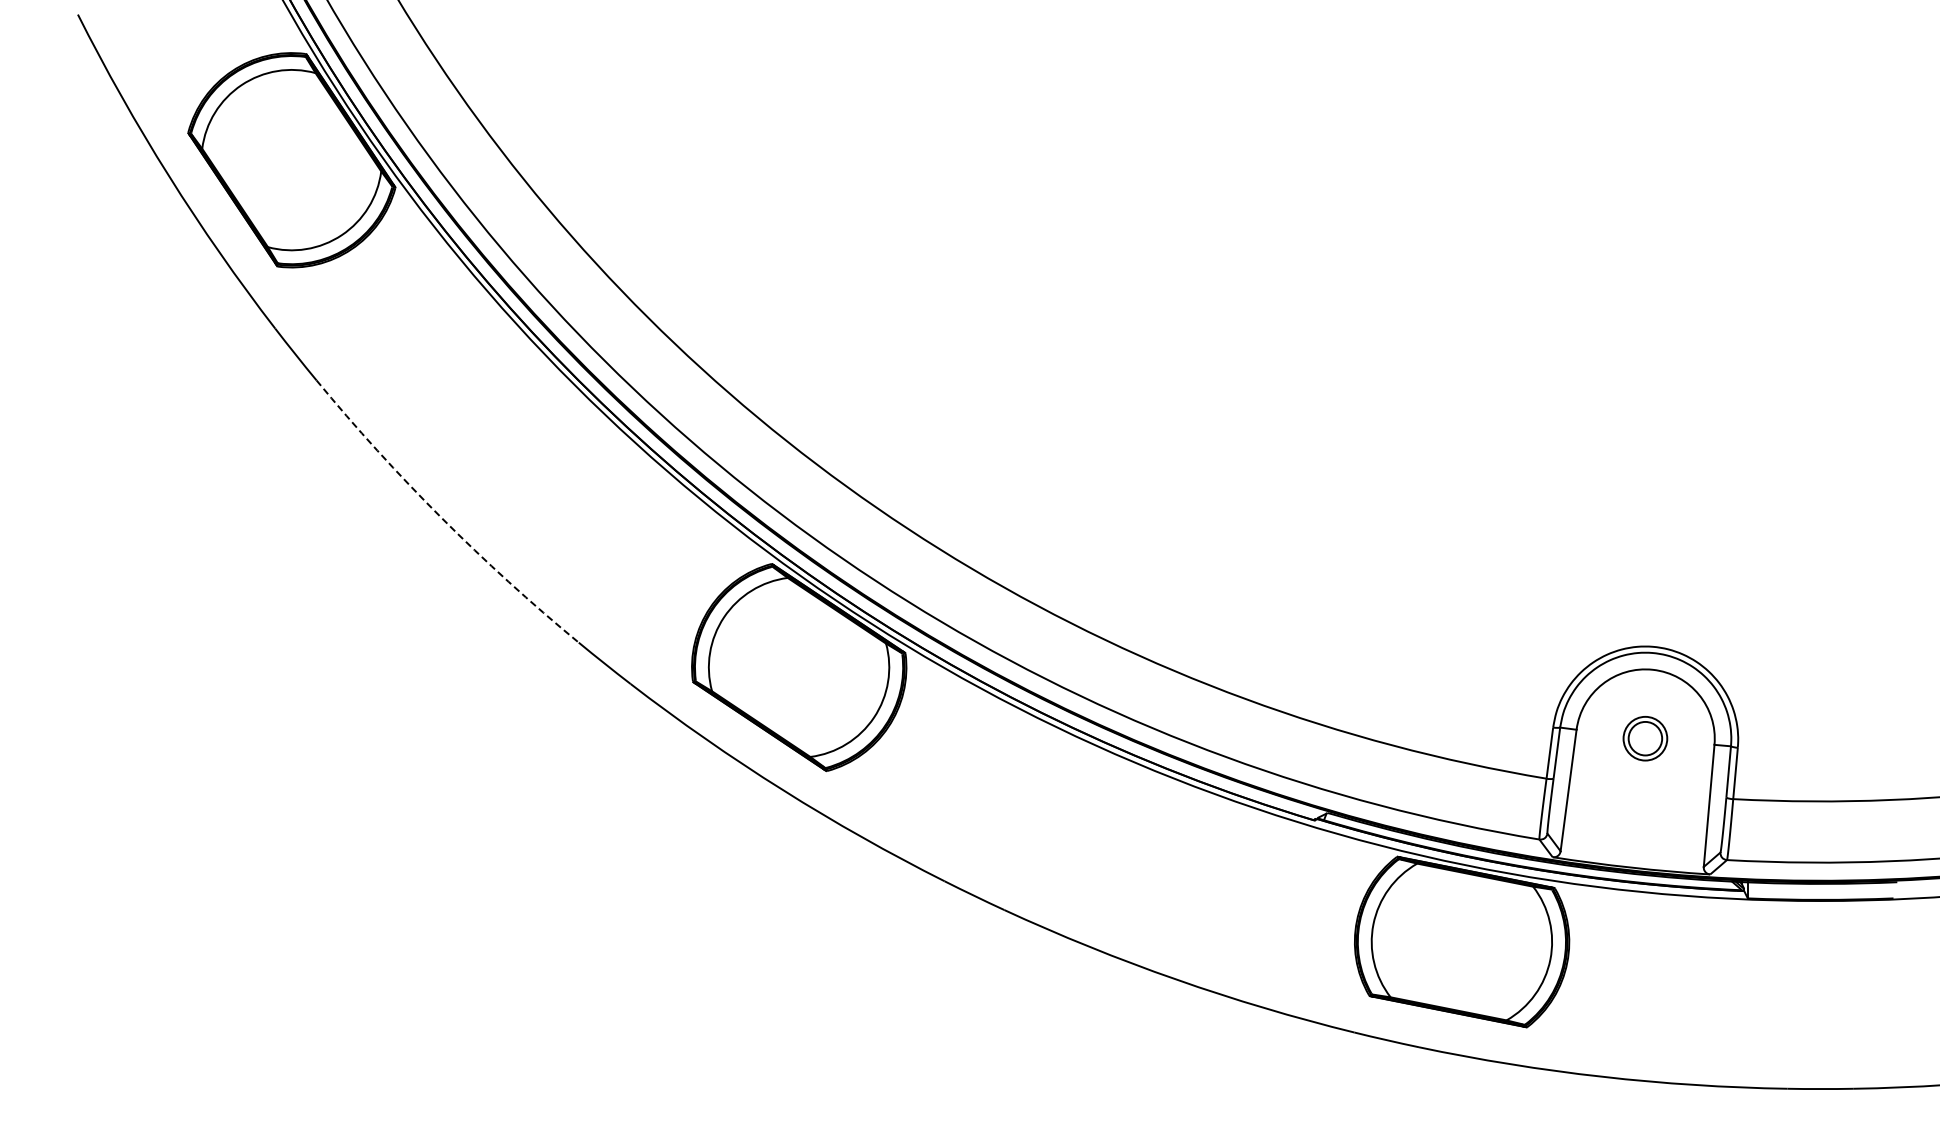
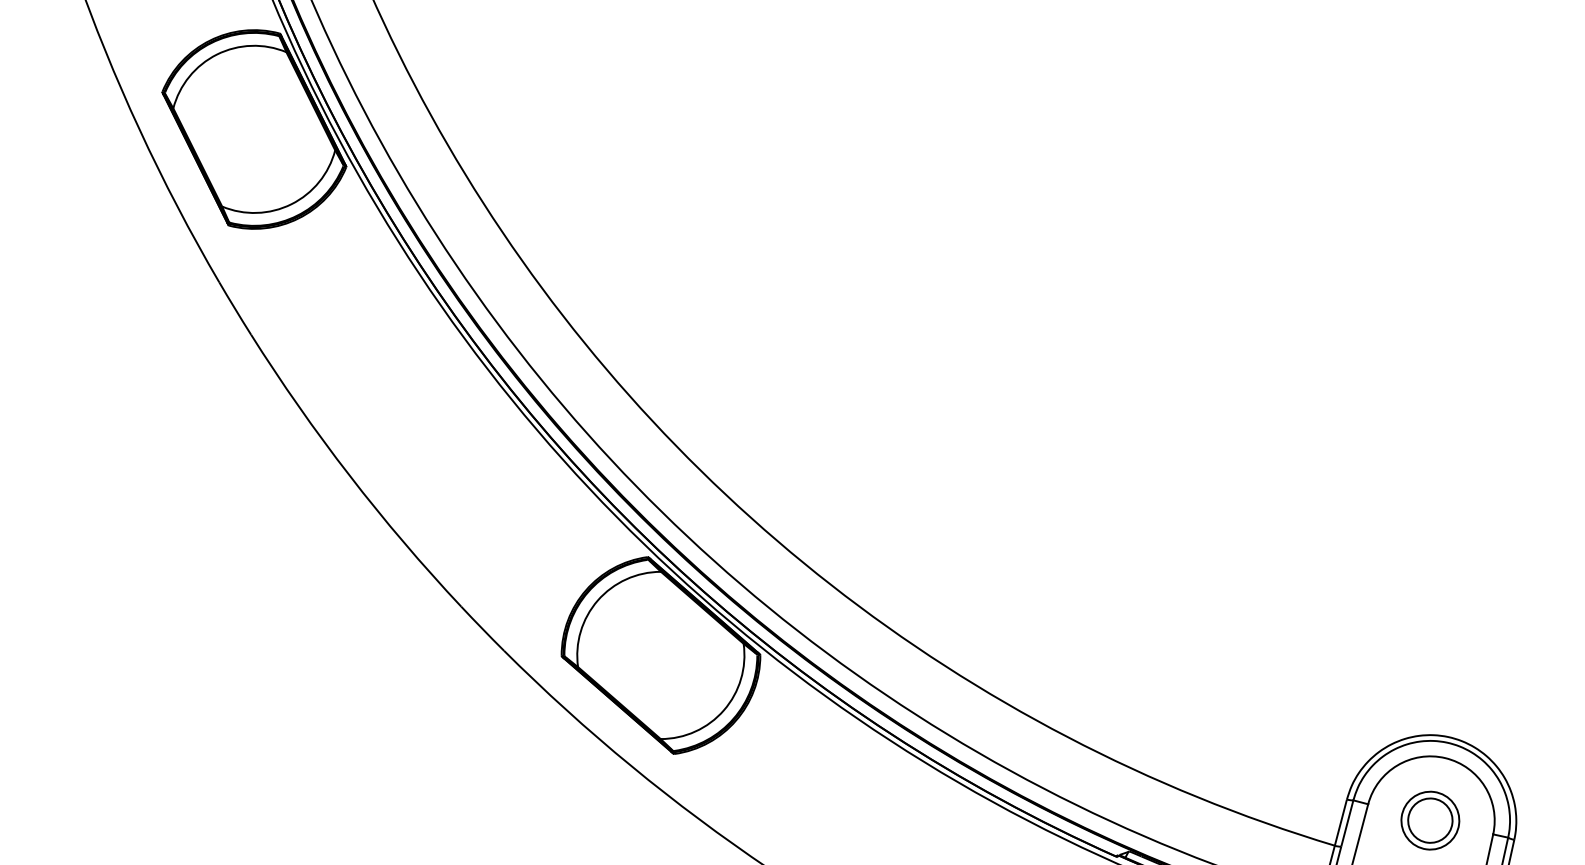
arc: (441, 517) -> (349, 475), dashed -> solid
part: (1645, 738) -> (1430, 820), size x1.43

